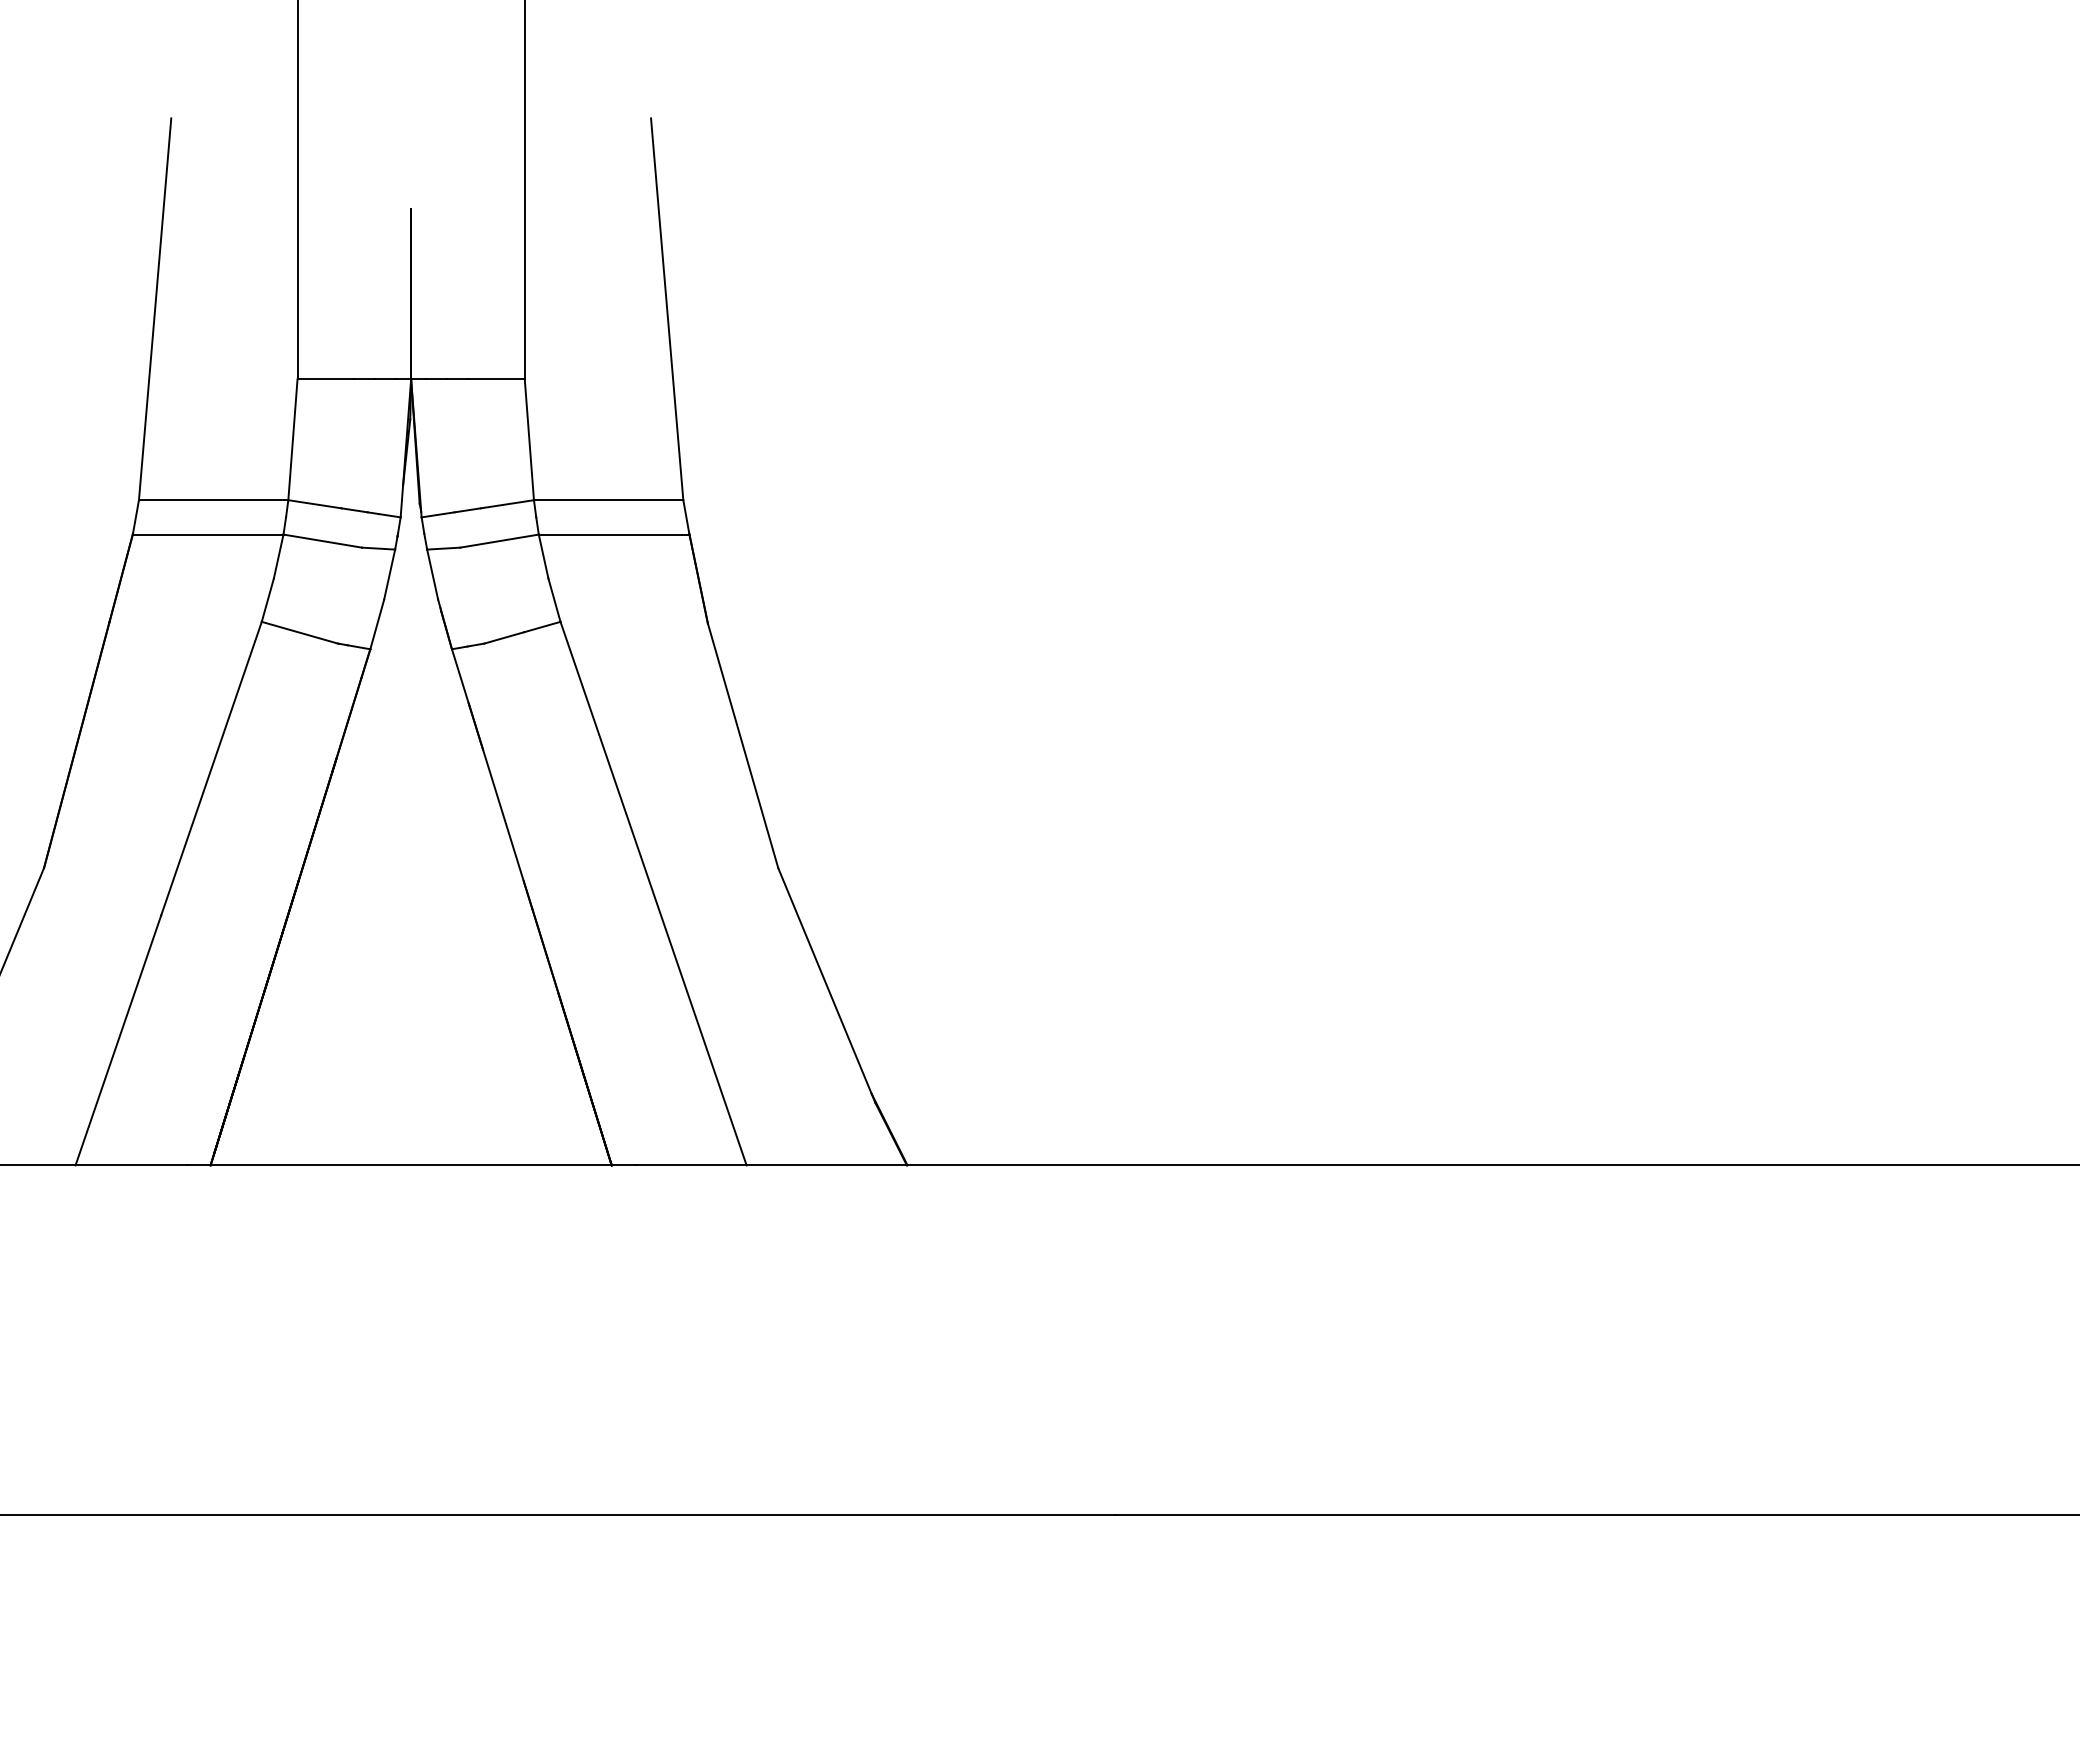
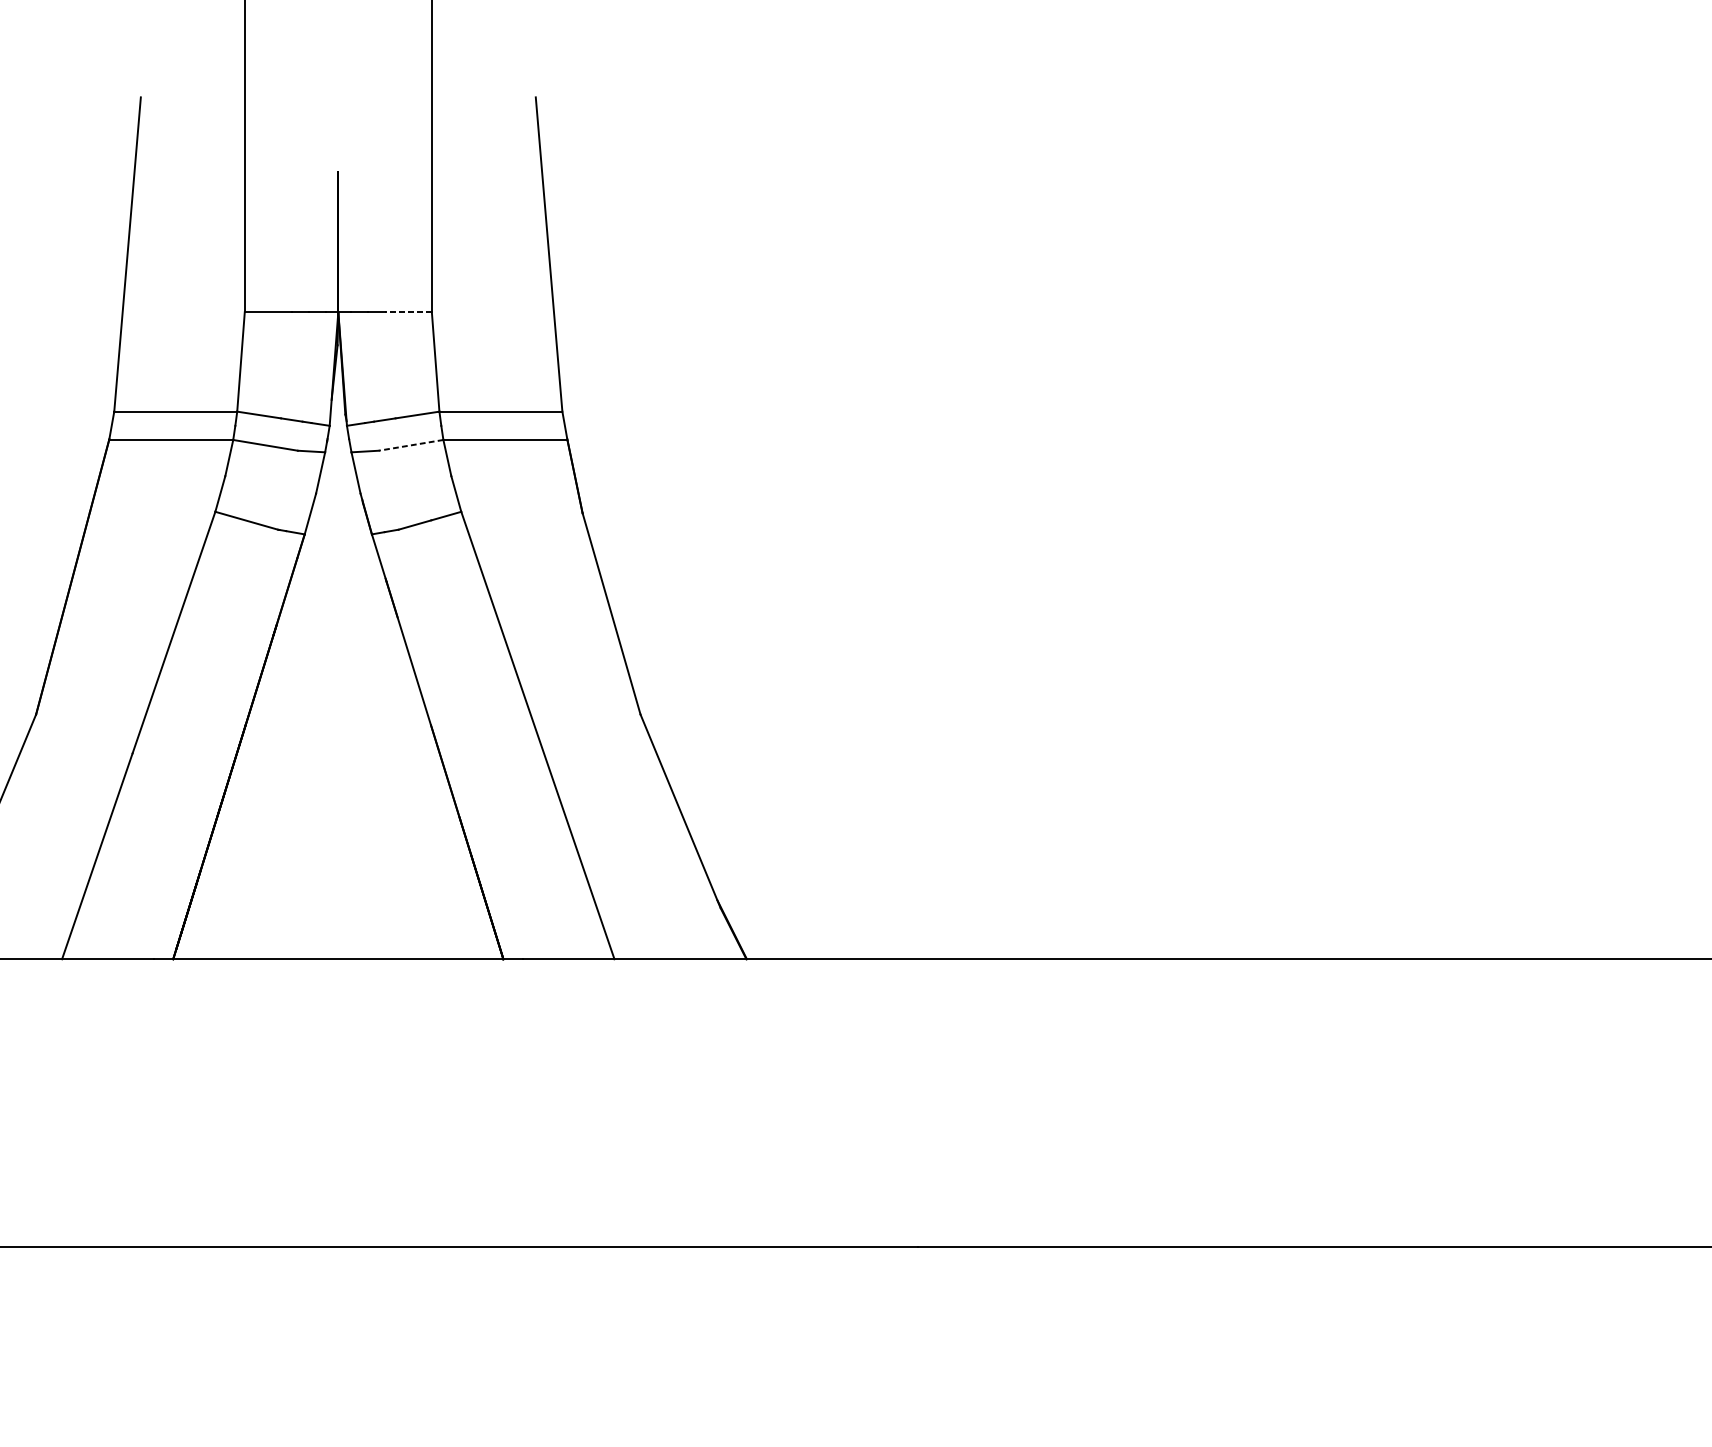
line: (495, 379) -> (407, 312), solid -> dashed
line: (499, 541) -> (411, 445), solid -> dashed

